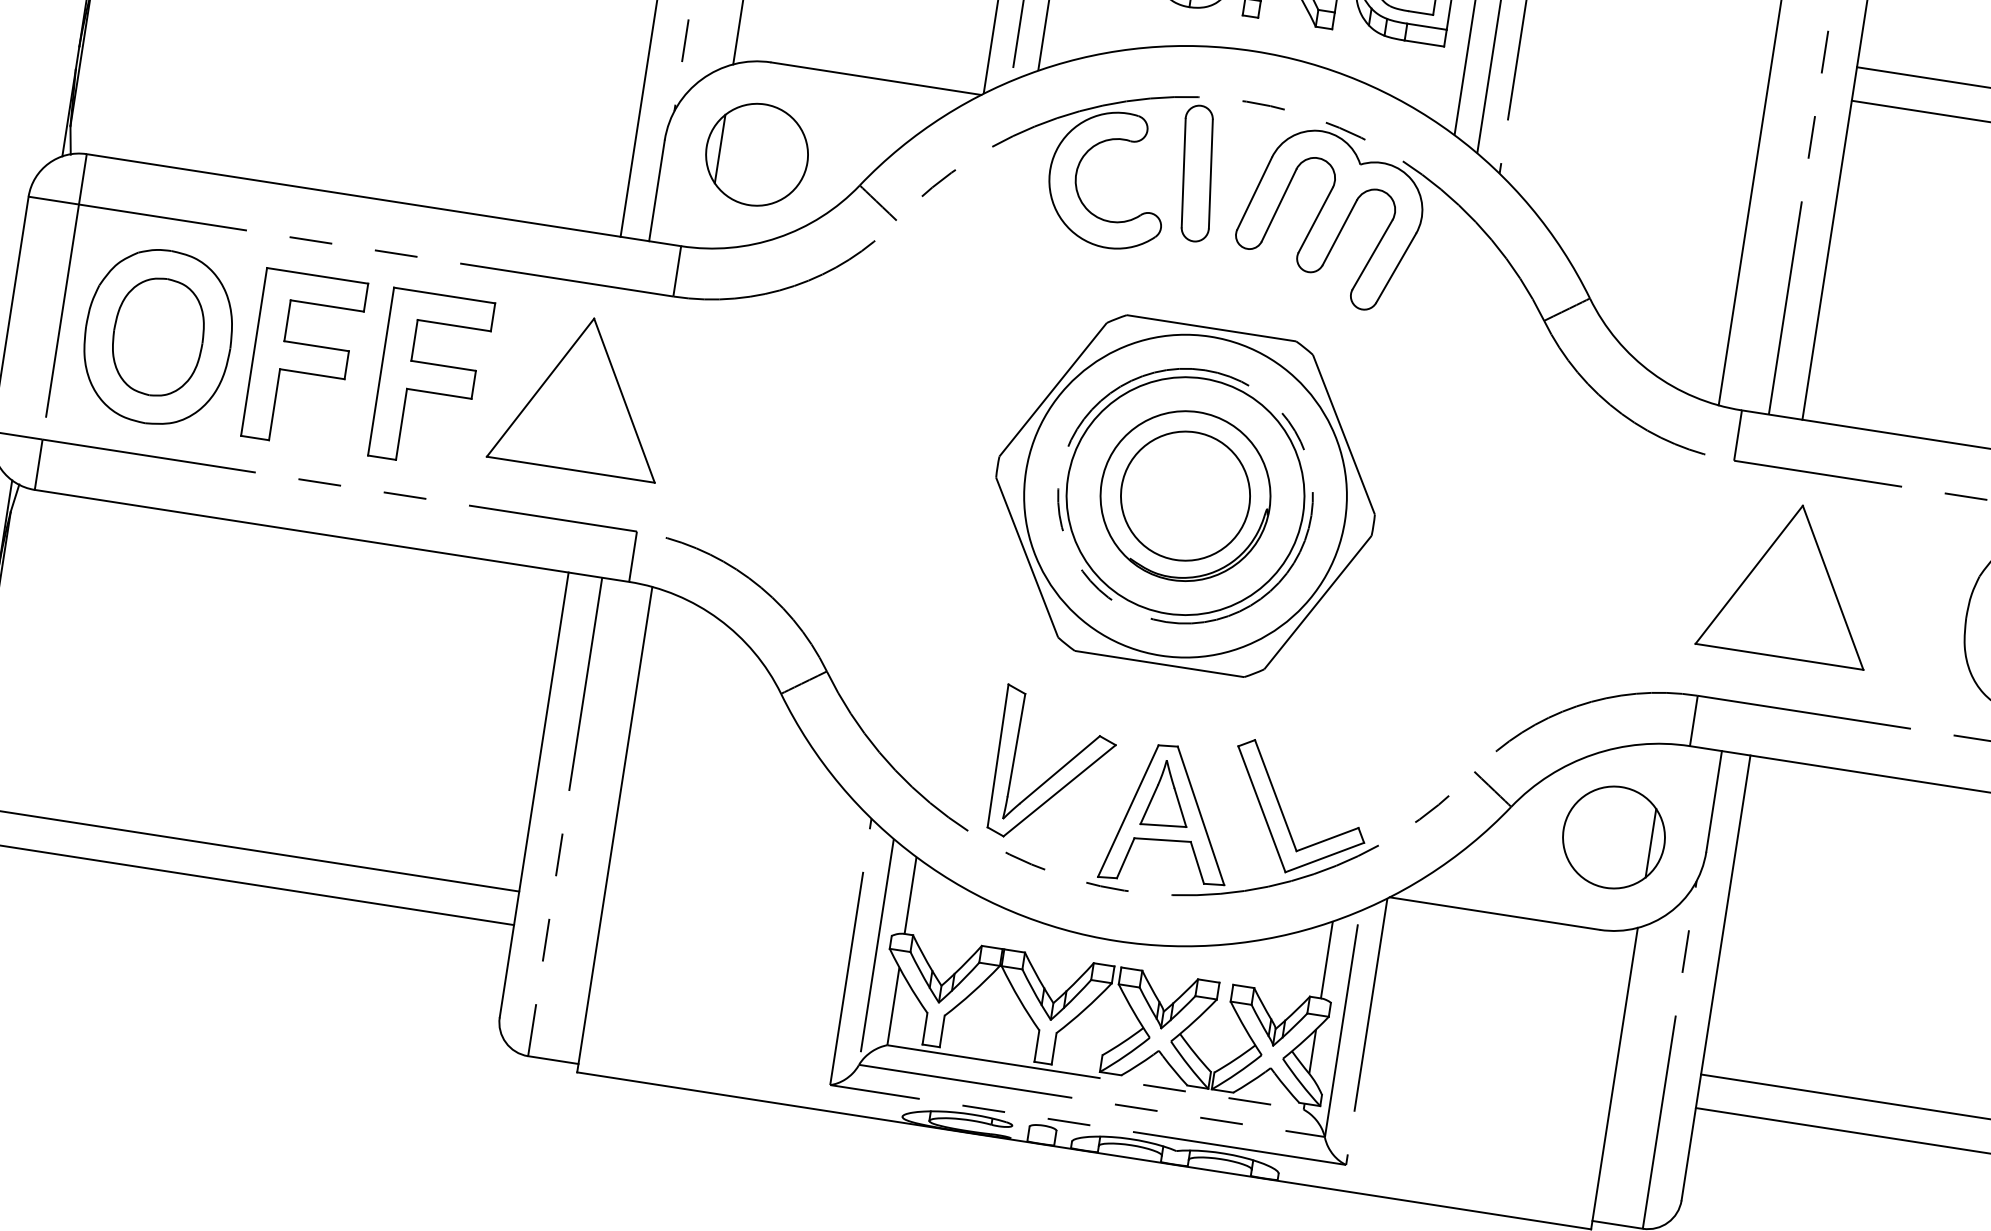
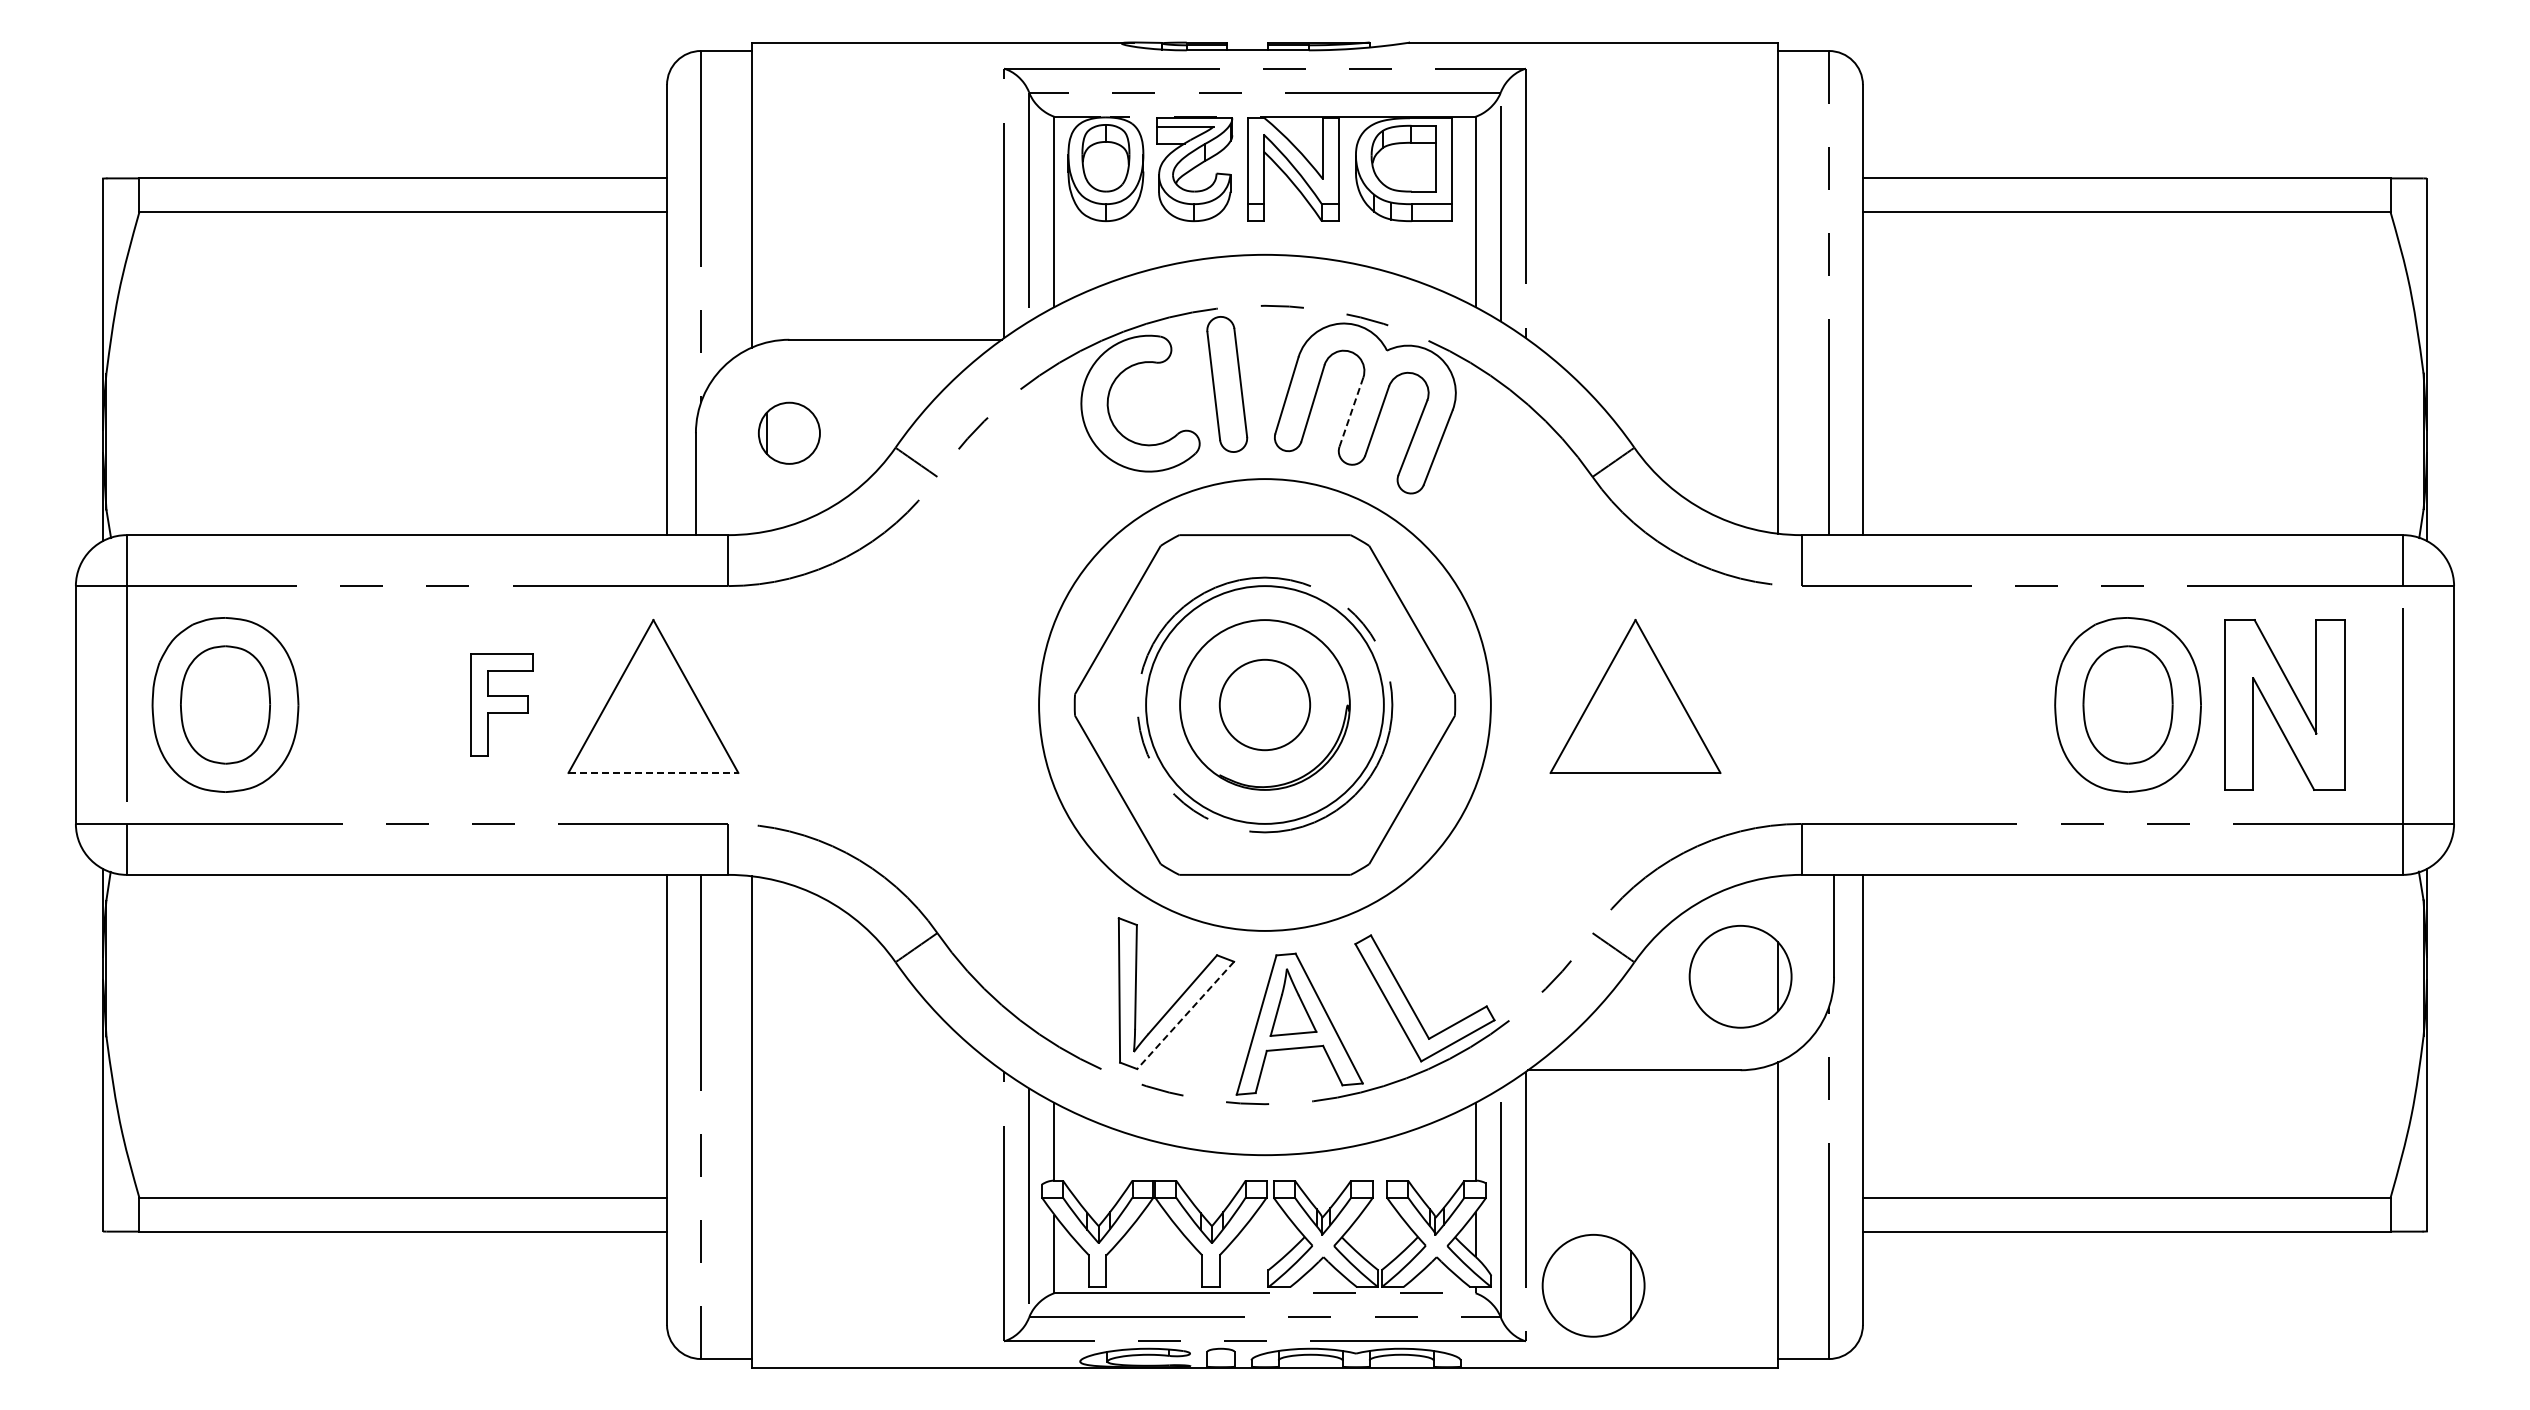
part: (757, 155) -> (789, 433), size x0.6
line: (1315, 220) -> (1351, 412), solid -> dashed
part: (304, 359) -> (373, 704), removed
part: (431, 378) -> (501, 704), size x0.6
line: (570, 469) -> (653, 772), solid -> dashed
circle: (1185, 495) -> (1264, 704), size x0.7
circle: (1185, 495) -> (1264, 704), size x1.4
part: (1791, 580) -> (1635, 695), moved
line: (1059, 790) -> (1185, 1015), solid -> dashed
part: (1421, 1120) -> (1593, 1285), added

